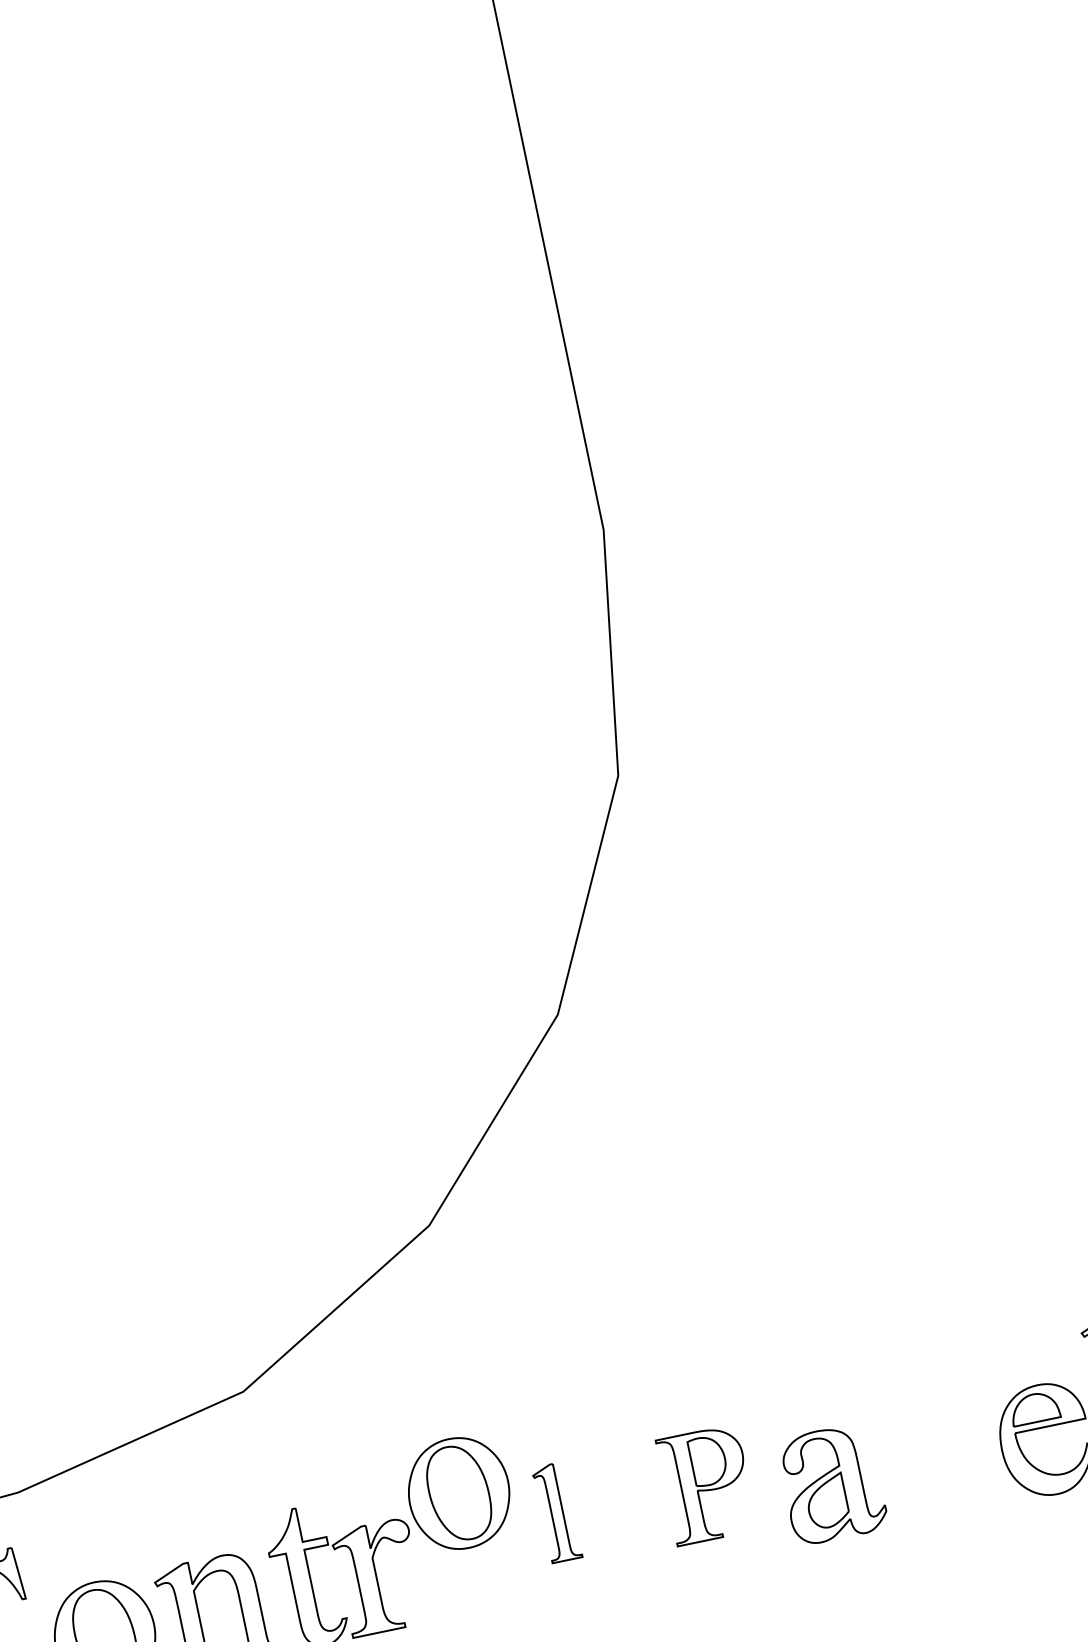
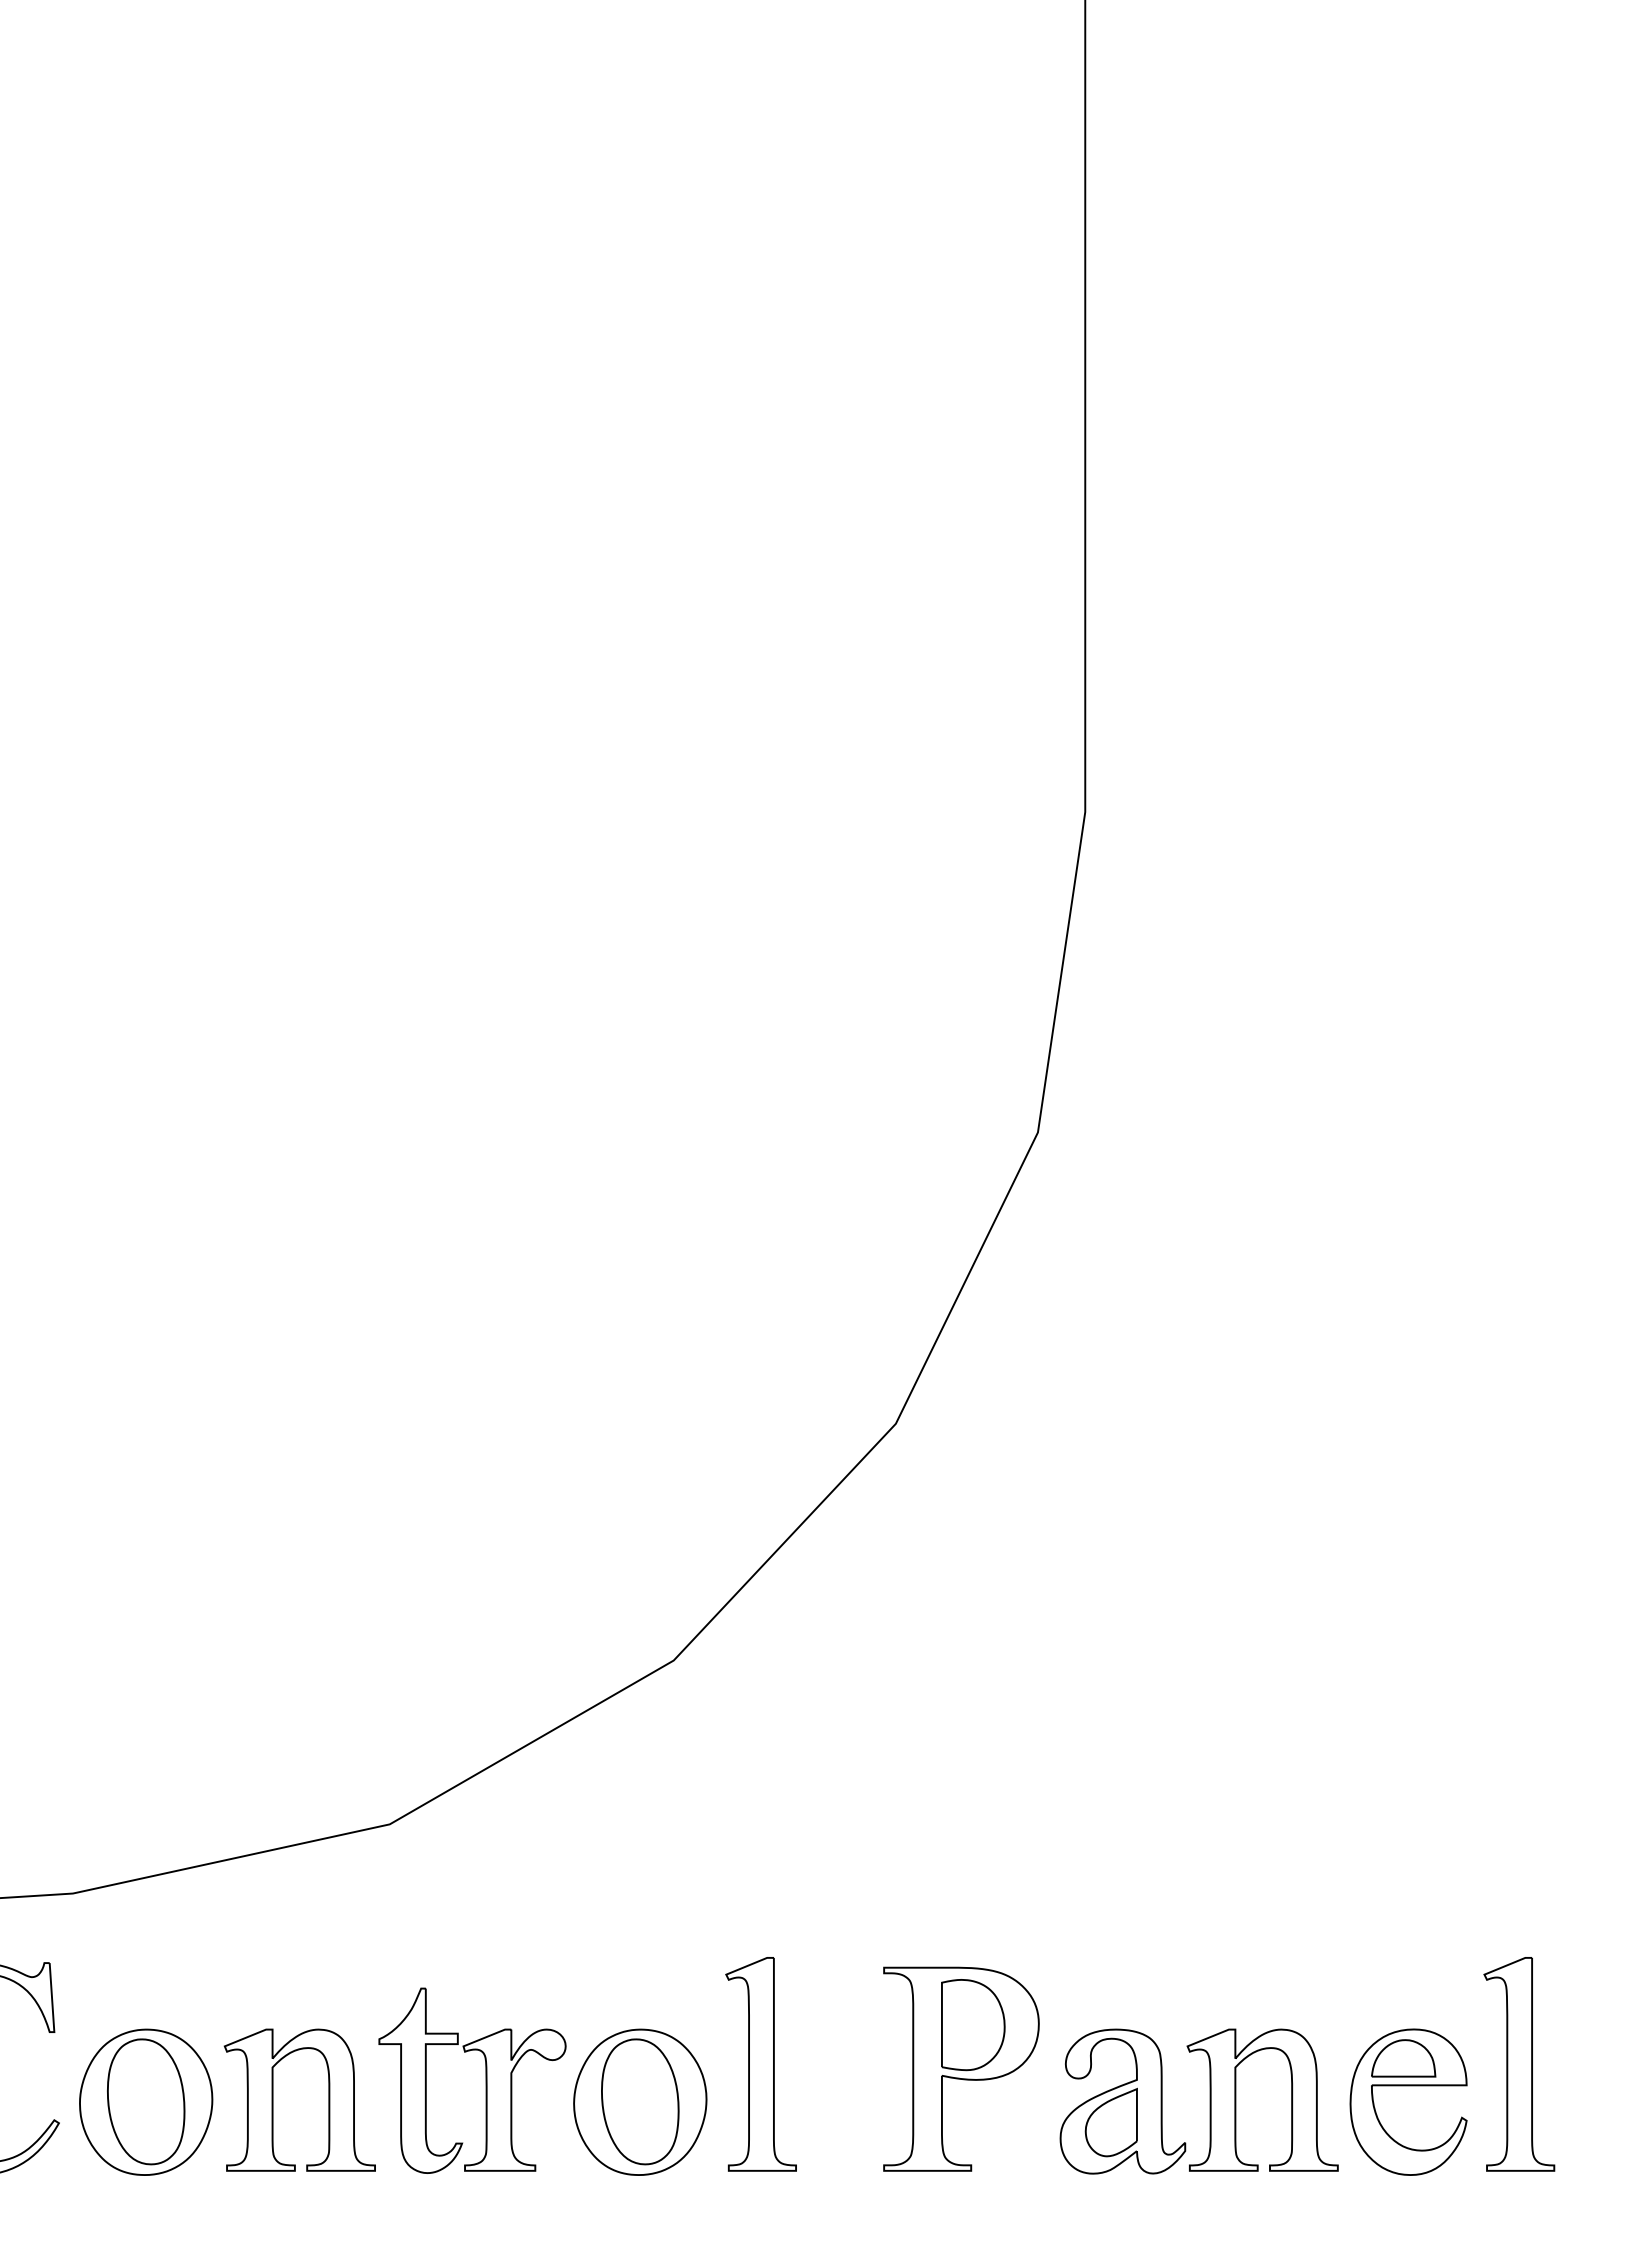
part: (916, 1464) -> (1236, 2099), added
part: (706, 1484) -> (961, 2068), size x1.43
part: (459, 1492) -> (640, 2101), moved
part: (556, 1512) -> (760, 2064), size x1.67

